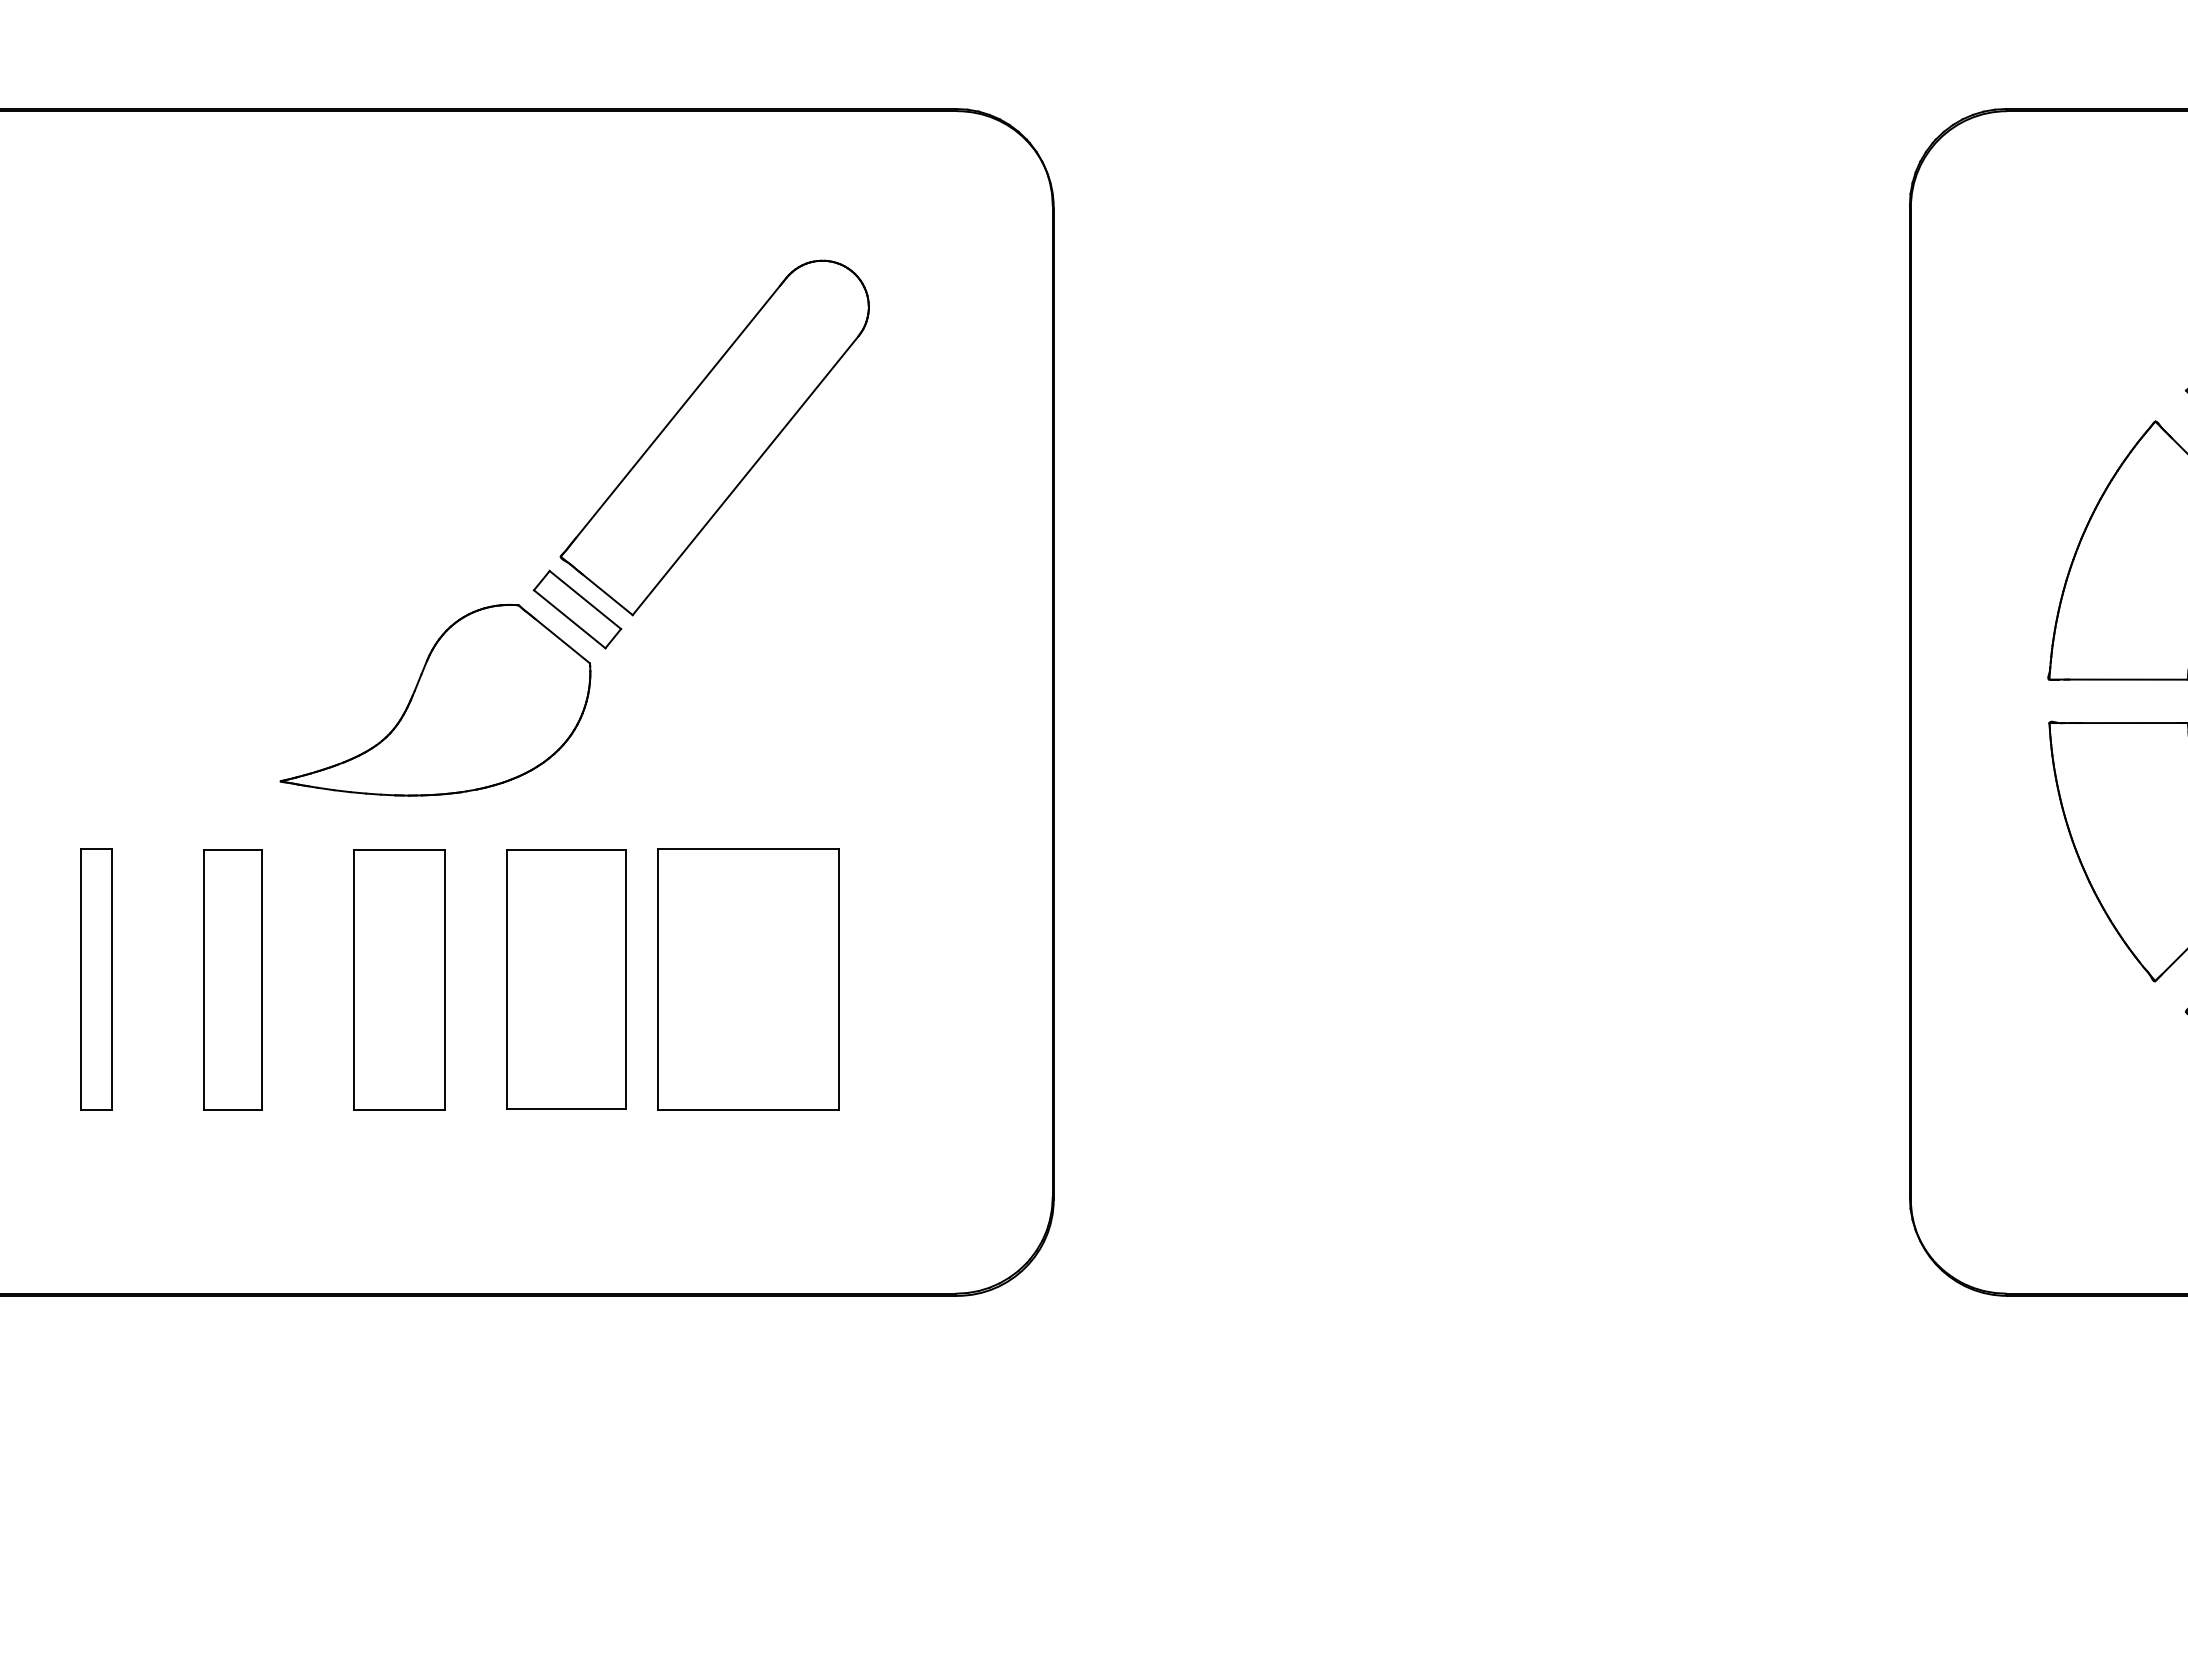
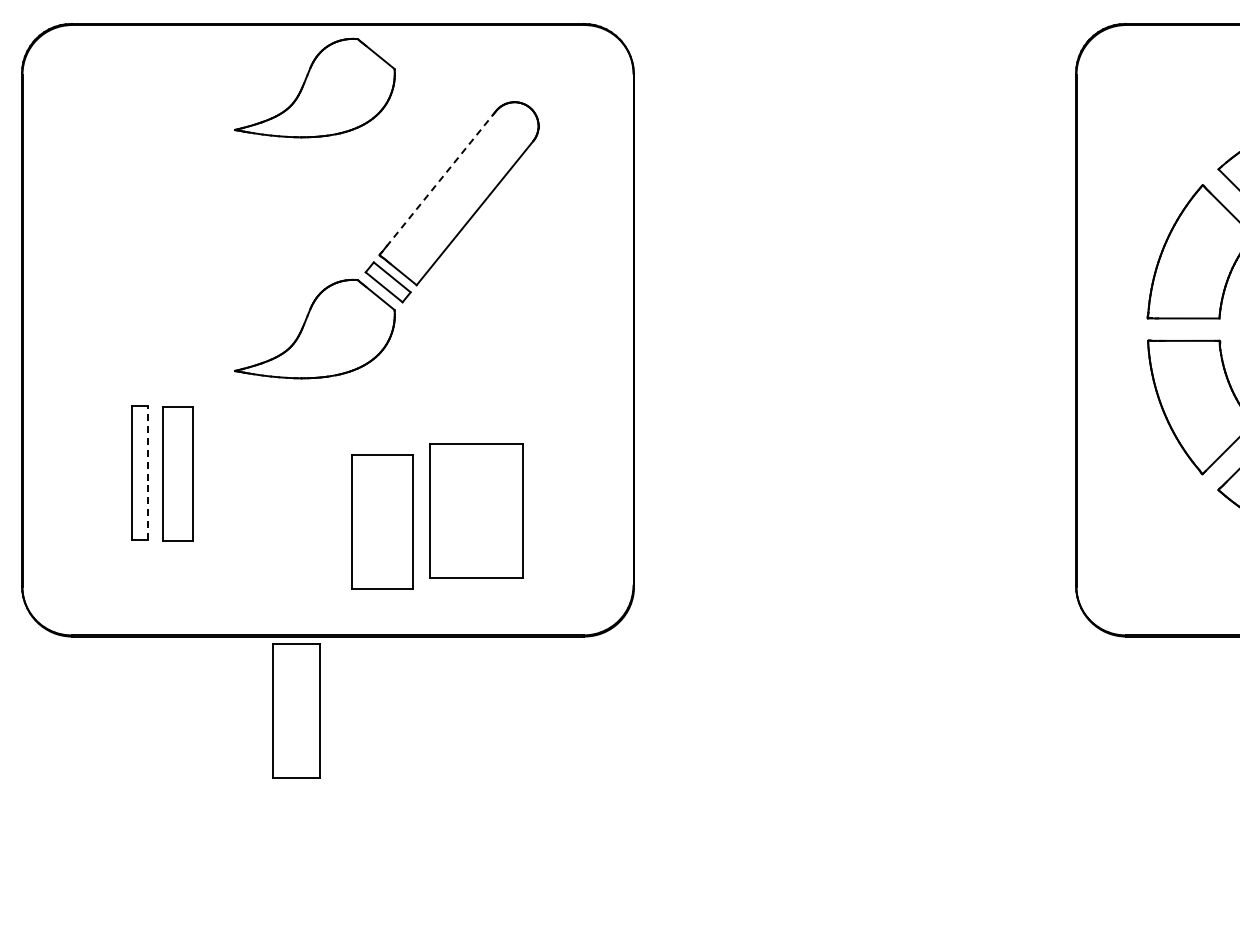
part: (434, 232) -> (314, 87), added
line: (673, 418) -> (437, 183), solid -> dashed
line: (111, 978) -> (147, 472), solid -> dashed
part: (231, 978) -> (177, 473), moved
part: (399, 978) -> (296, 710), moved
part: (566, 978) -> (382, 521), moved
part: (748, 978) -> (476, 510), moved

